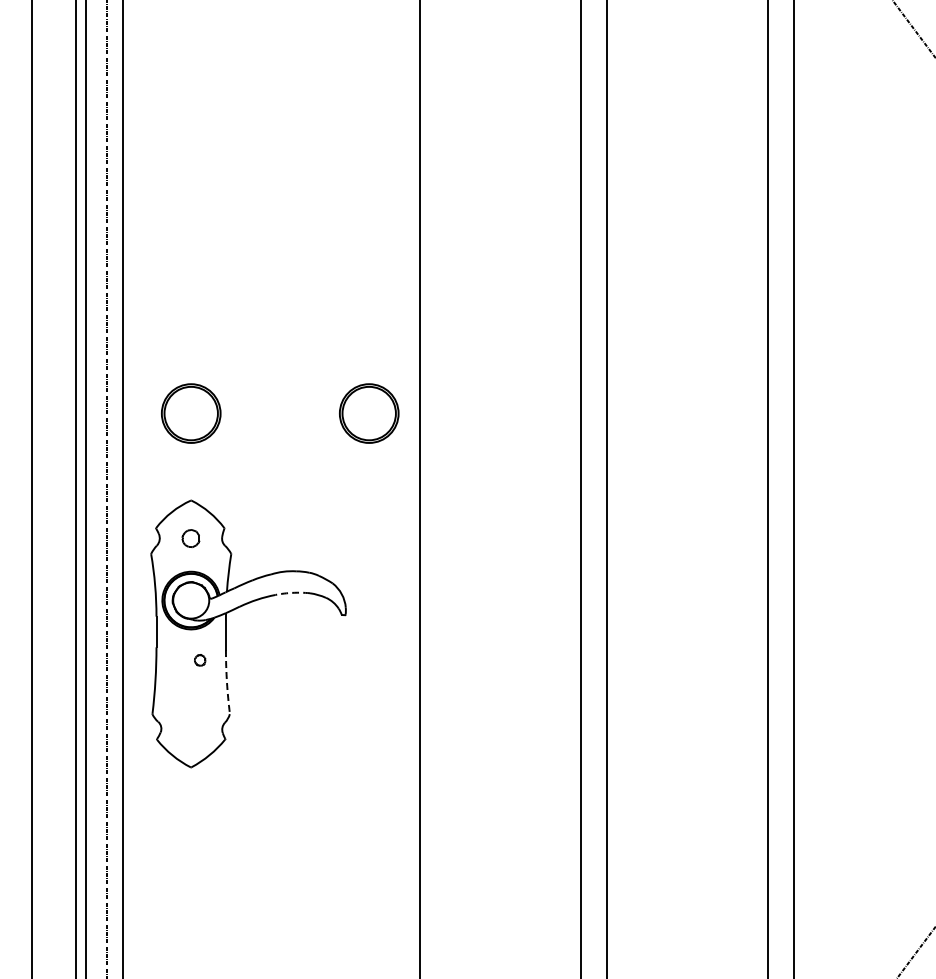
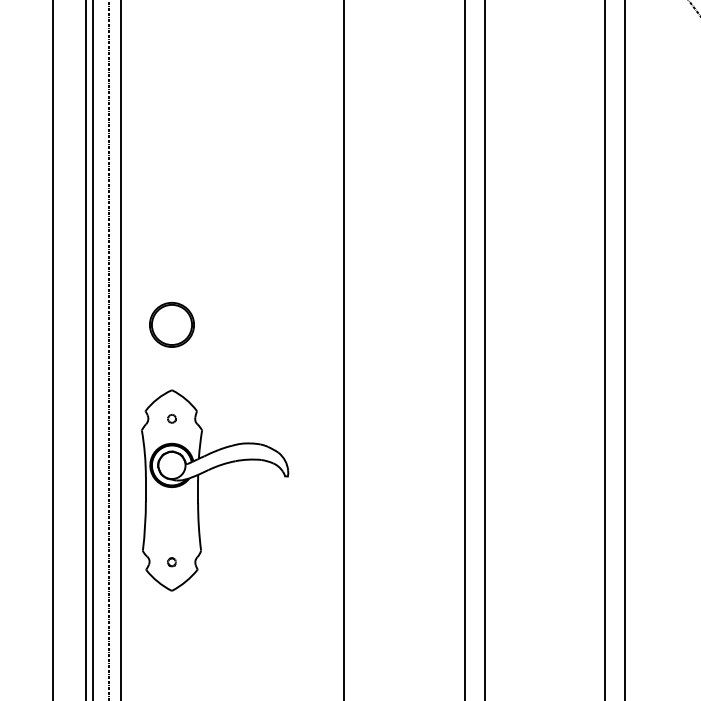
part: (369, 413) -> (305, 324), removed
part: (191, 538) -> (172, 418), size x0.62
arc: (292, 592) -> (248, 459), dashed -> solid
part: (200, 660) -> (172, 562), moved
arc: (226, 682) -> (198, 527), dashed -> solid

